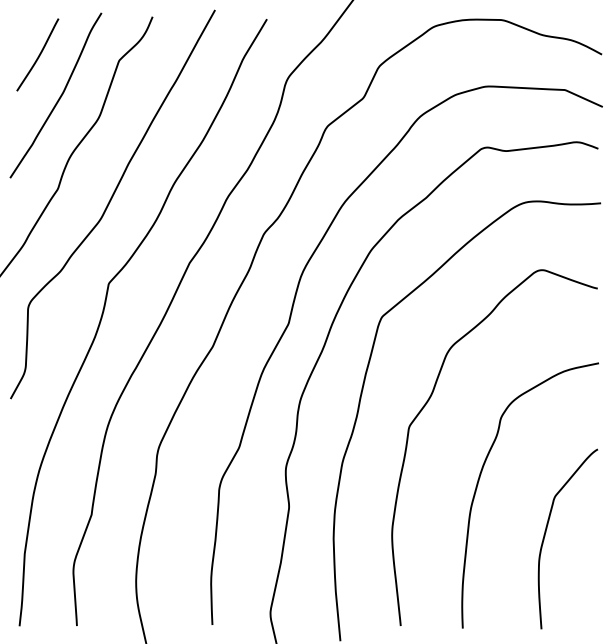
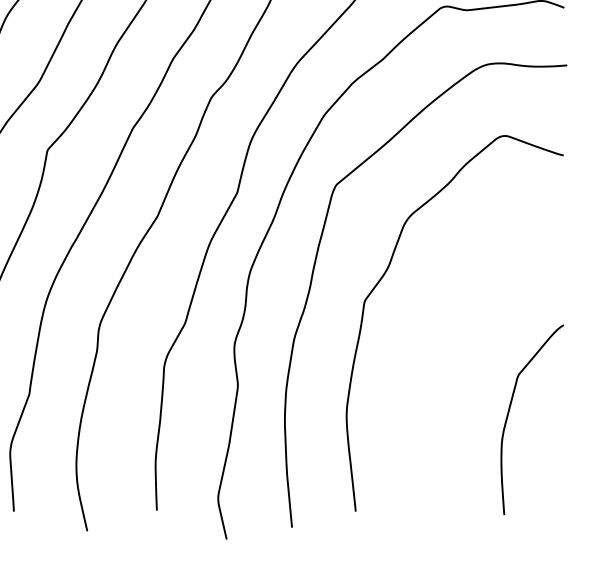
curve: (480, 478) -> (439, 355), removed

